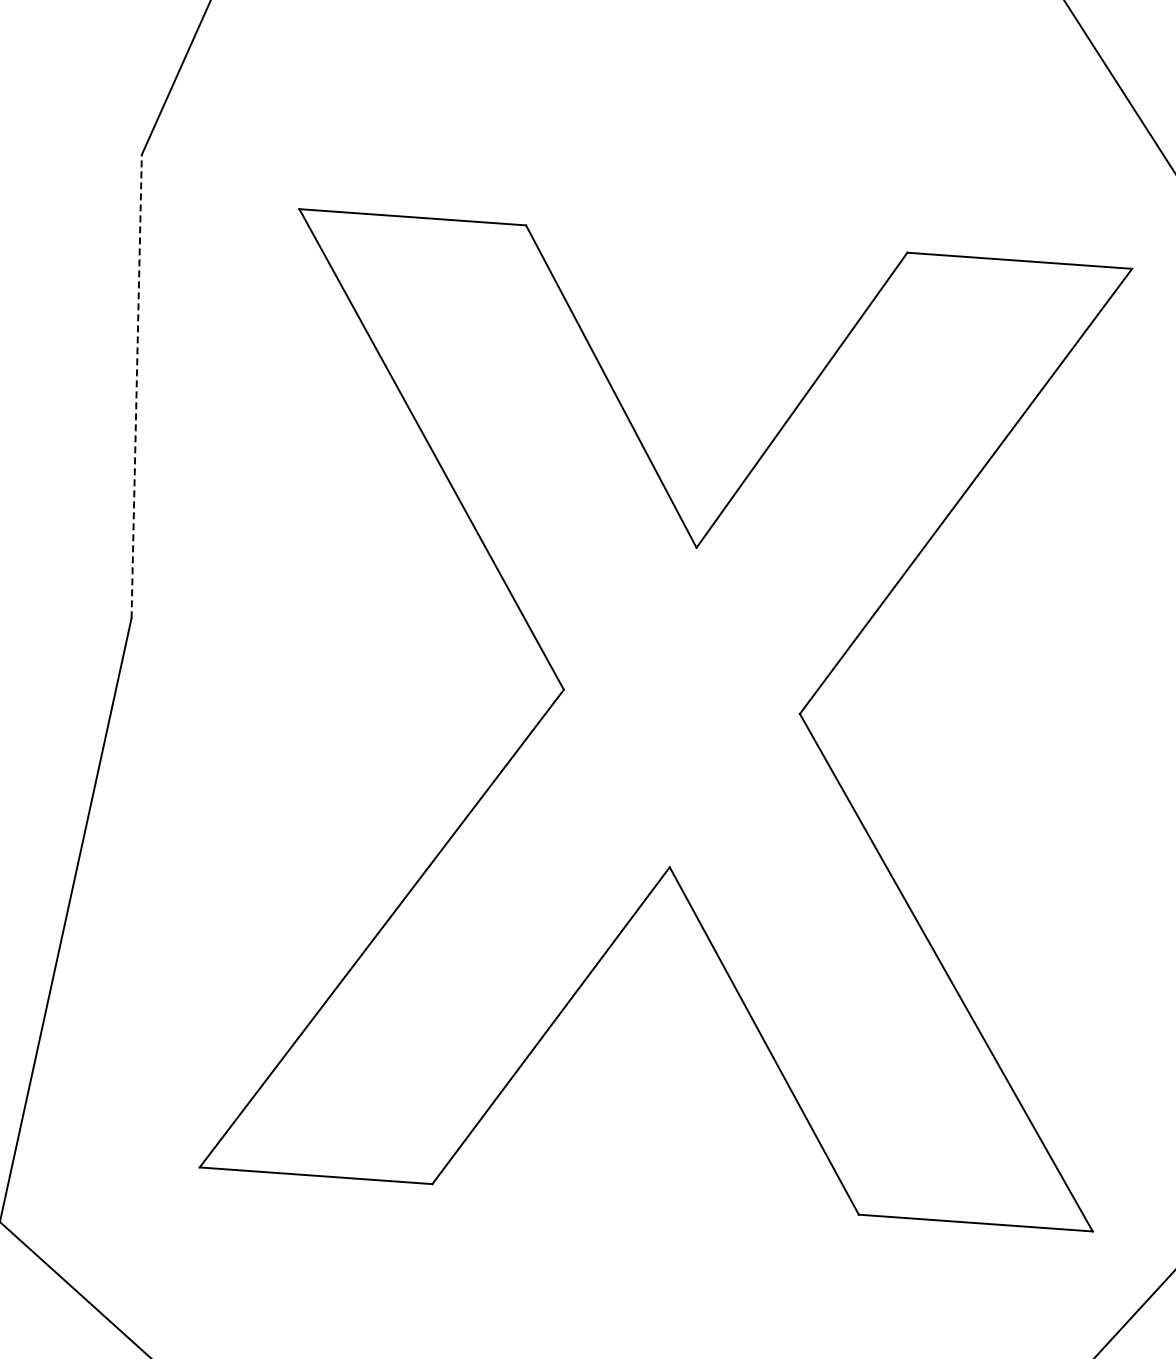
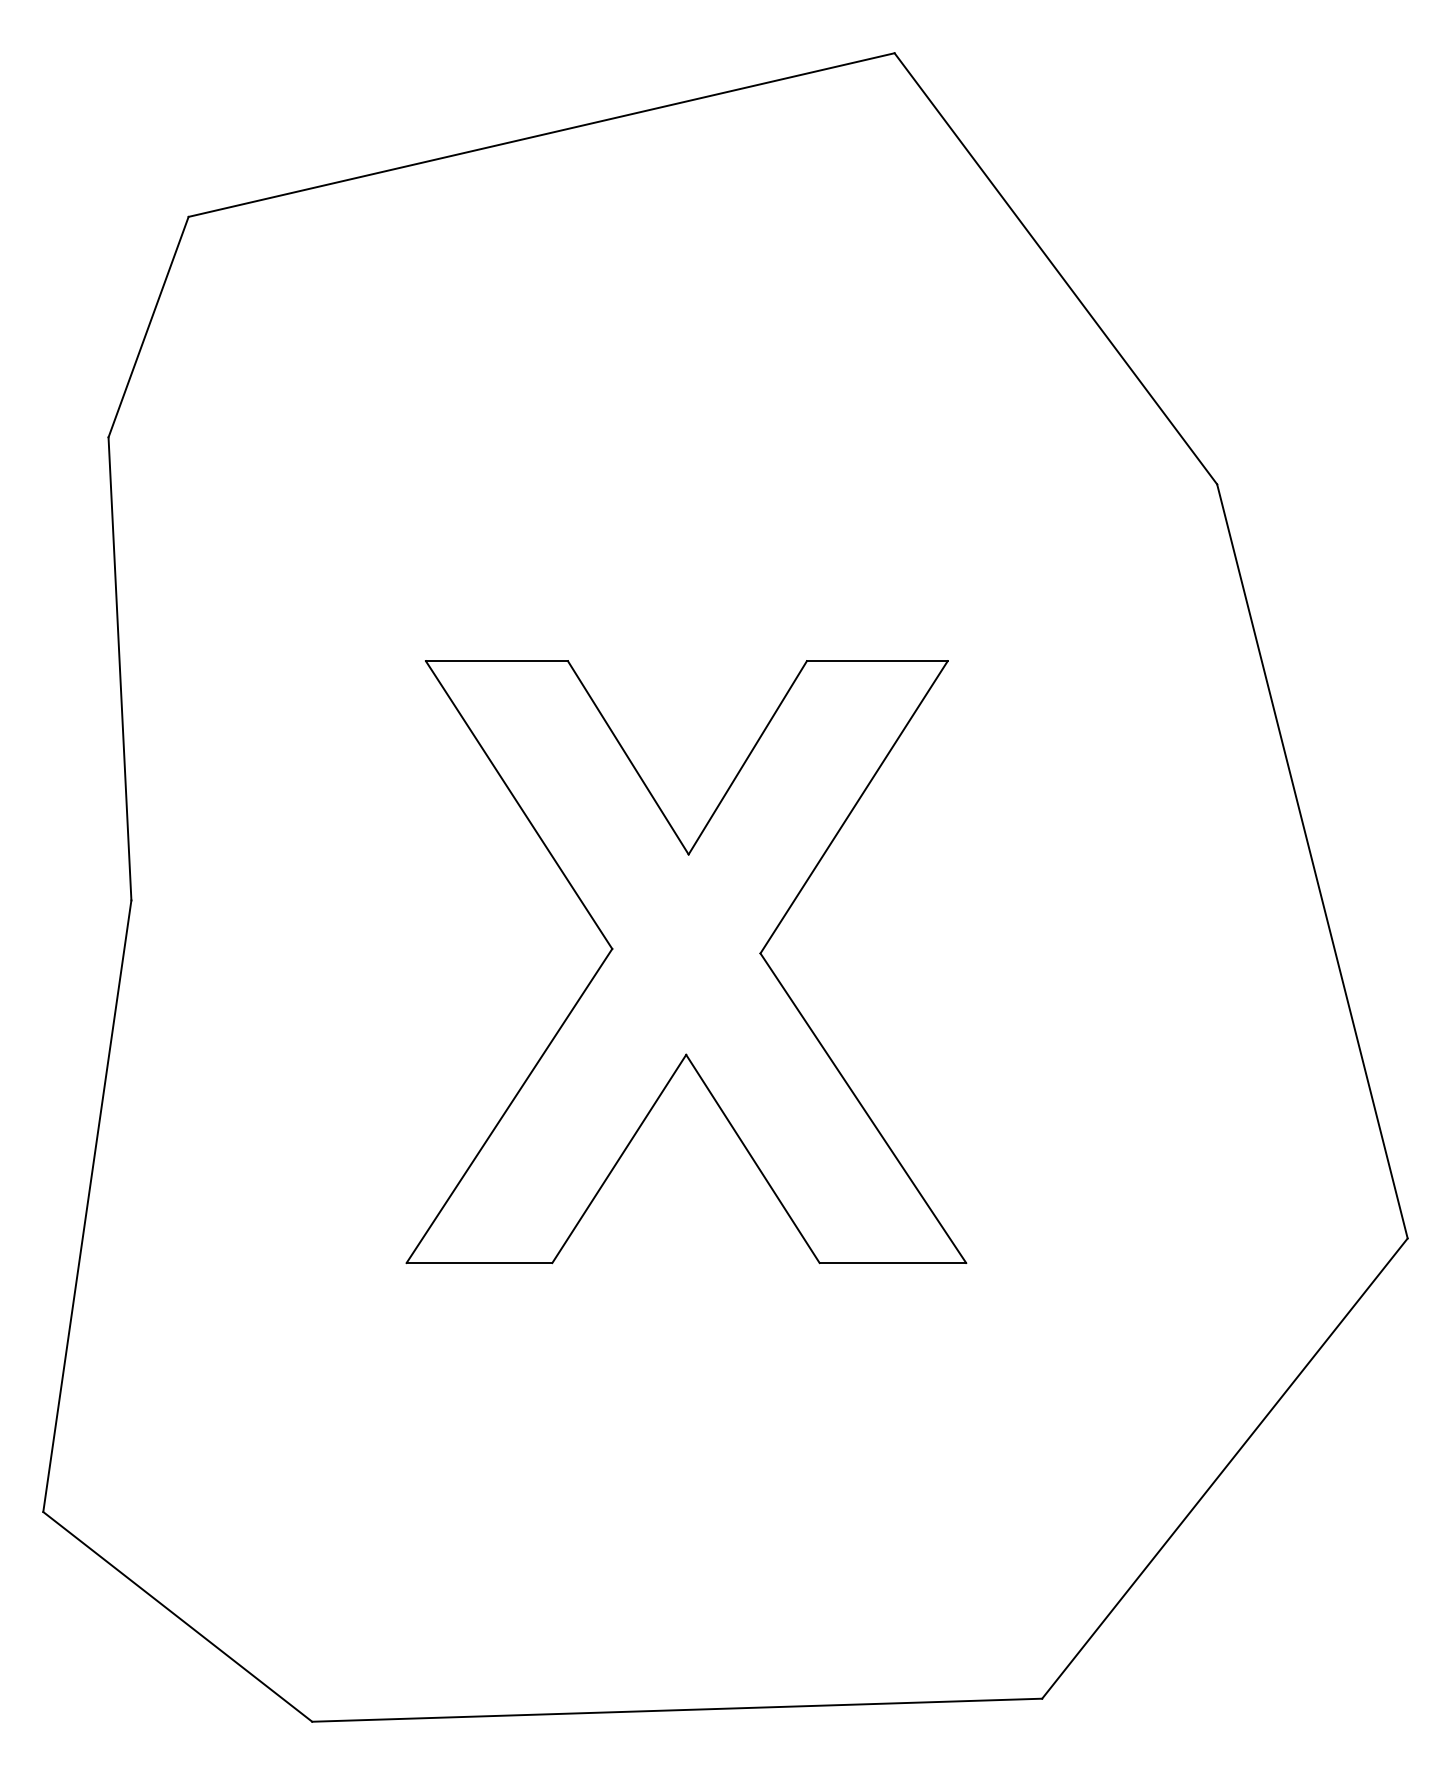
line: (136, 386) -> (119, 668), dashed -> solid
part: (680, 719) -> (686, 962), size x0.62

